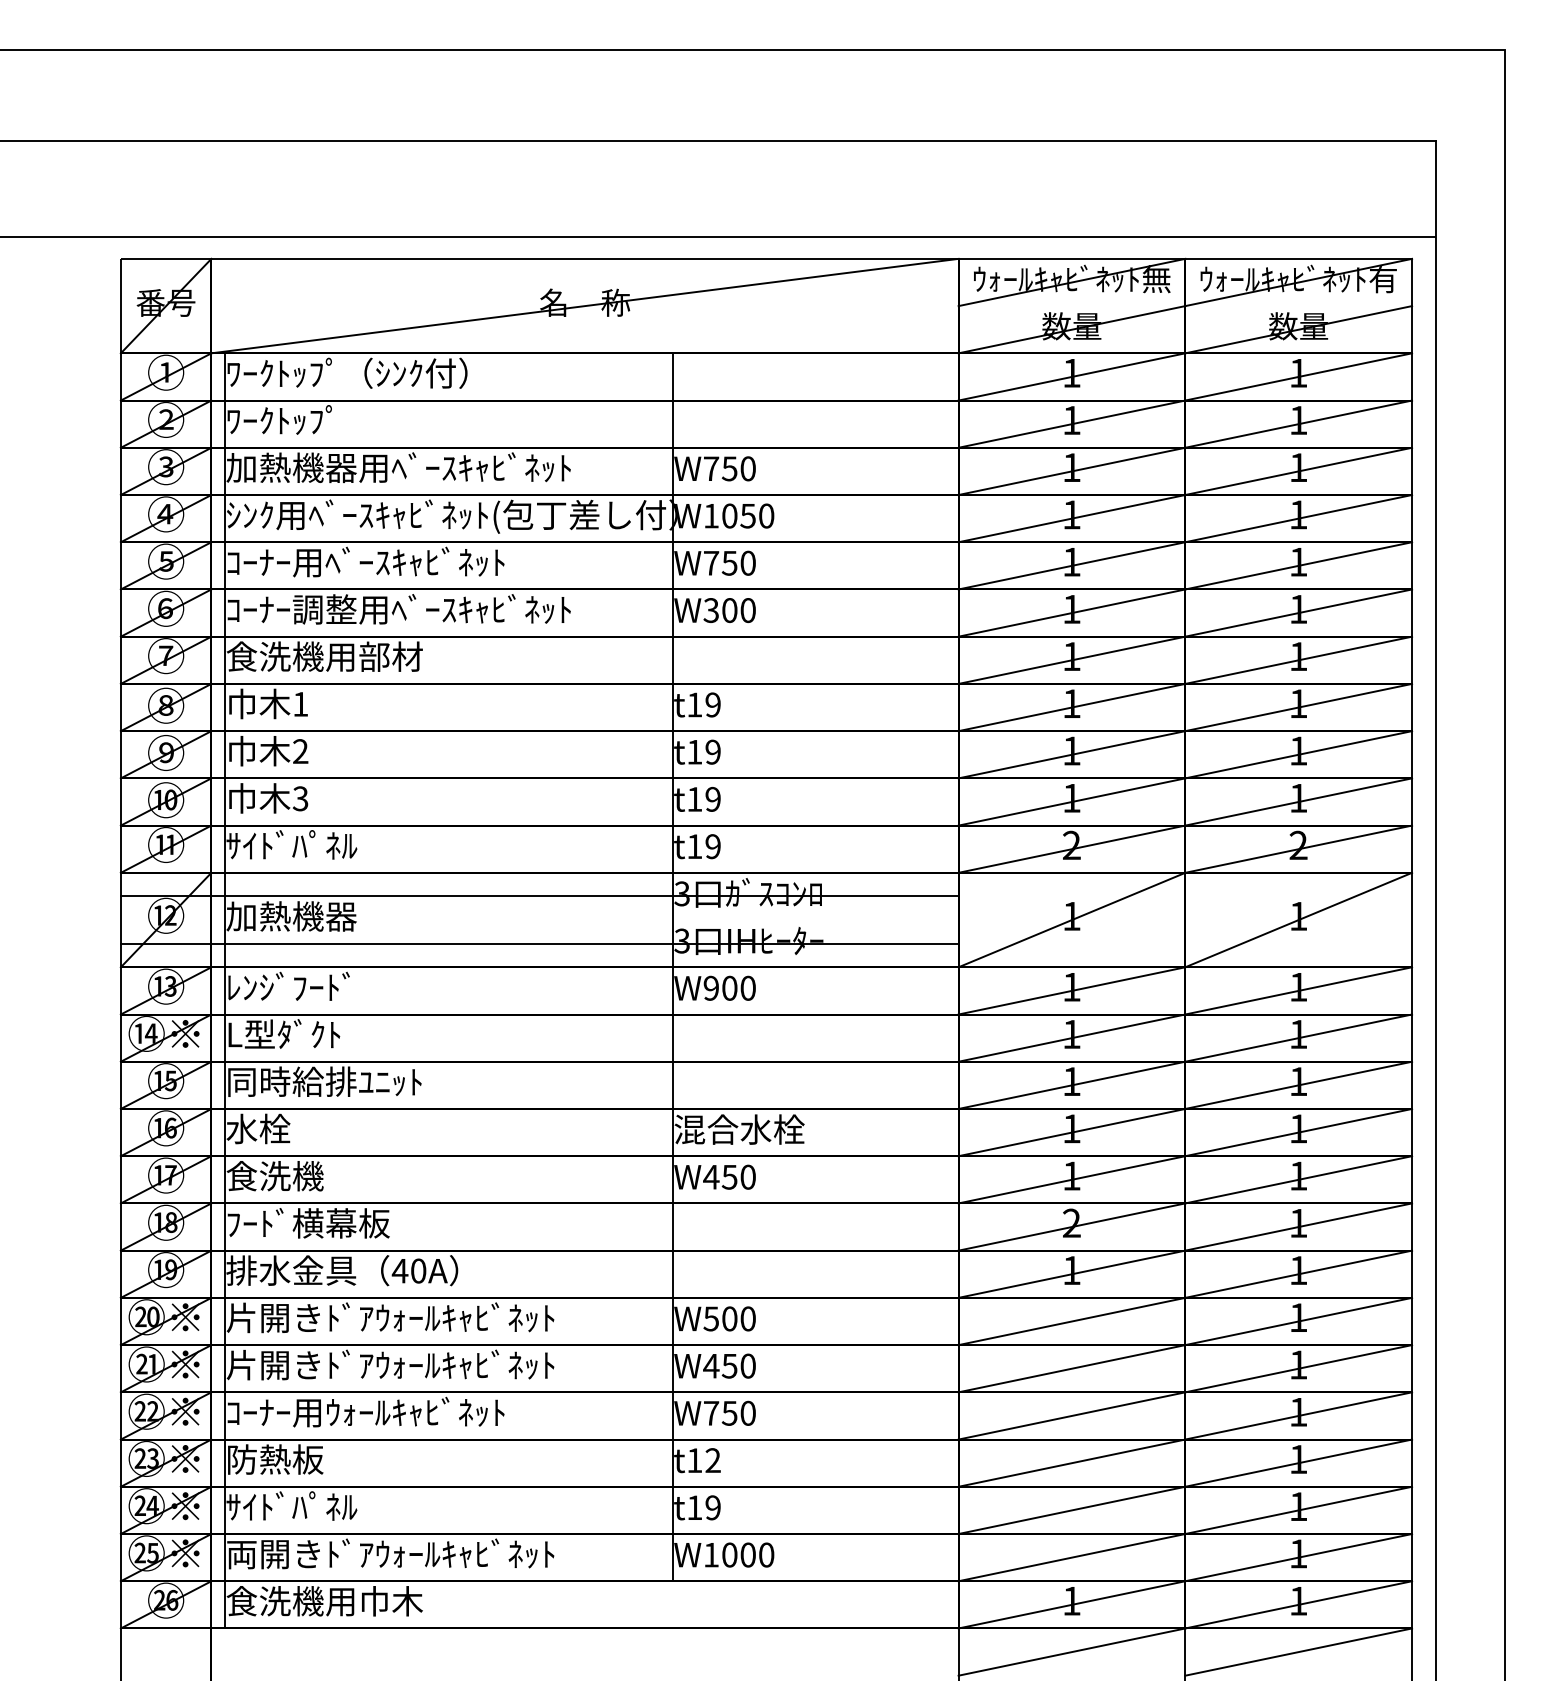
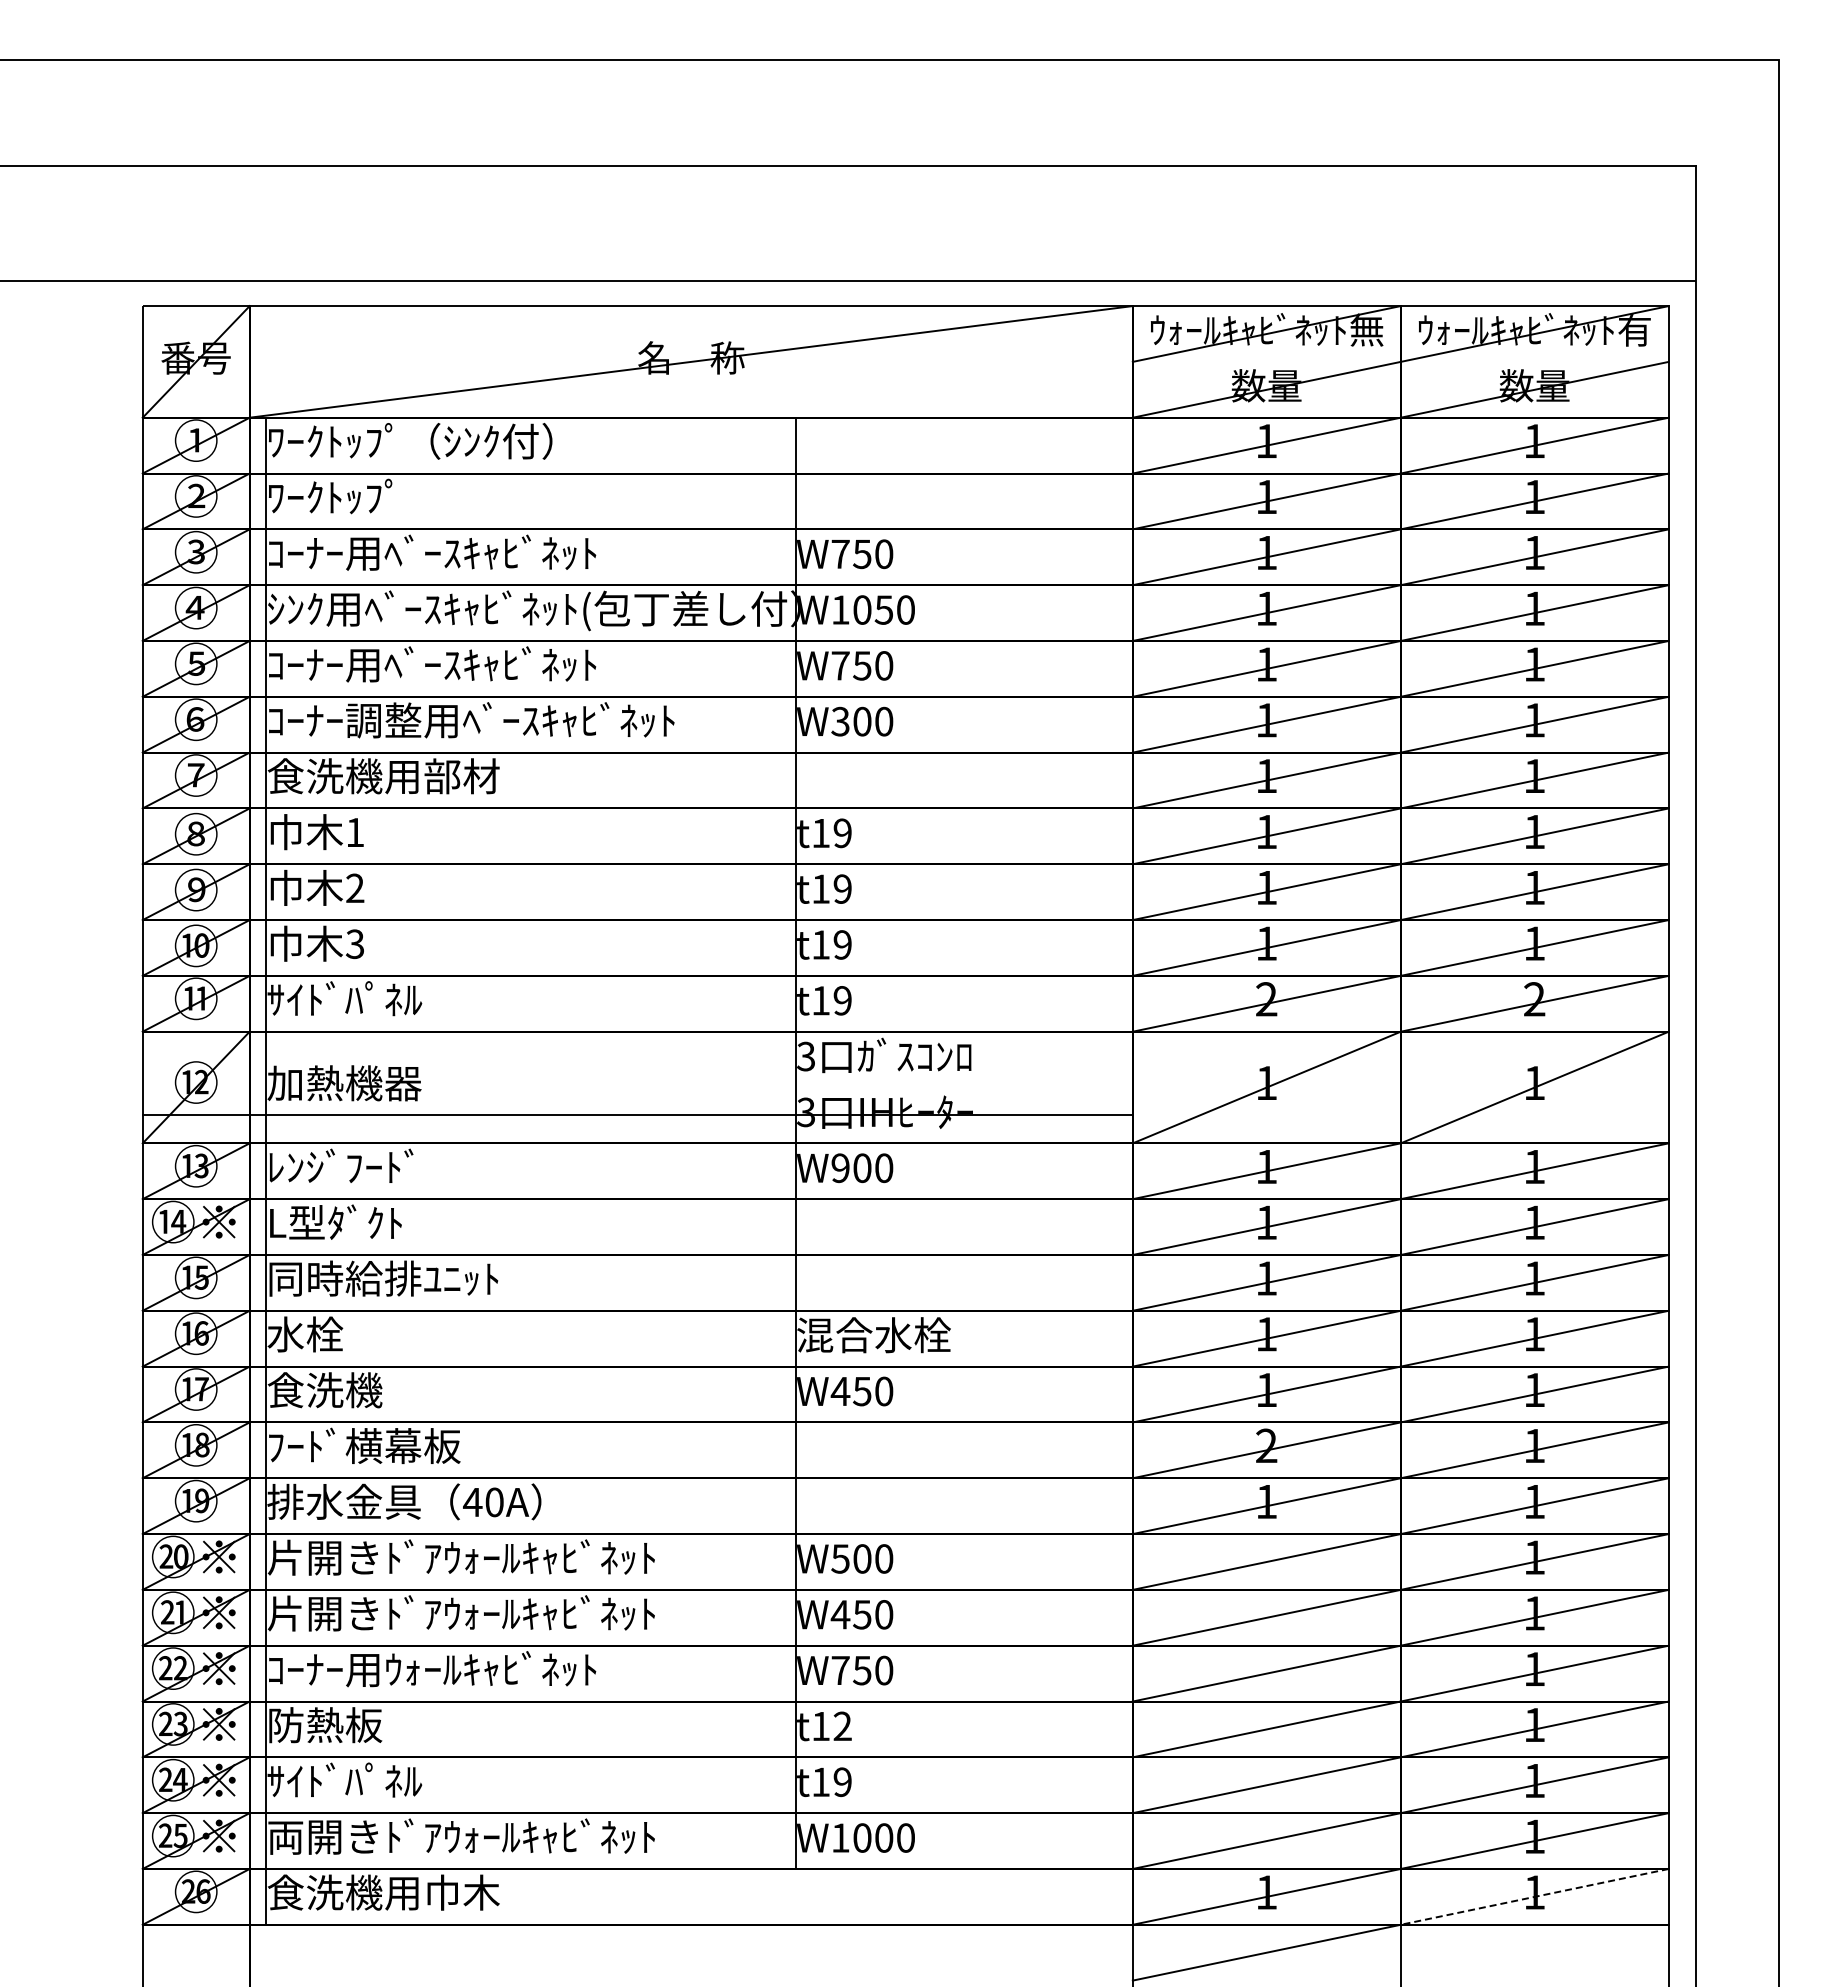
text: (398, 467) -> (470, 552), 加熱機器用ﾍﾞｰｽｷｬﾋﾞﾈｯﾄ -> ｺｰﾅｰ用ﾍﾞｰｽｷｬﾋﾞﾈｯﾄ
line: (539, 896) -> (637, 1059), removed
line: (1298, 1604) -> (1534, 1896), solid -> dashed
line: (1298, 1651) -> (1534, 1952), removed

